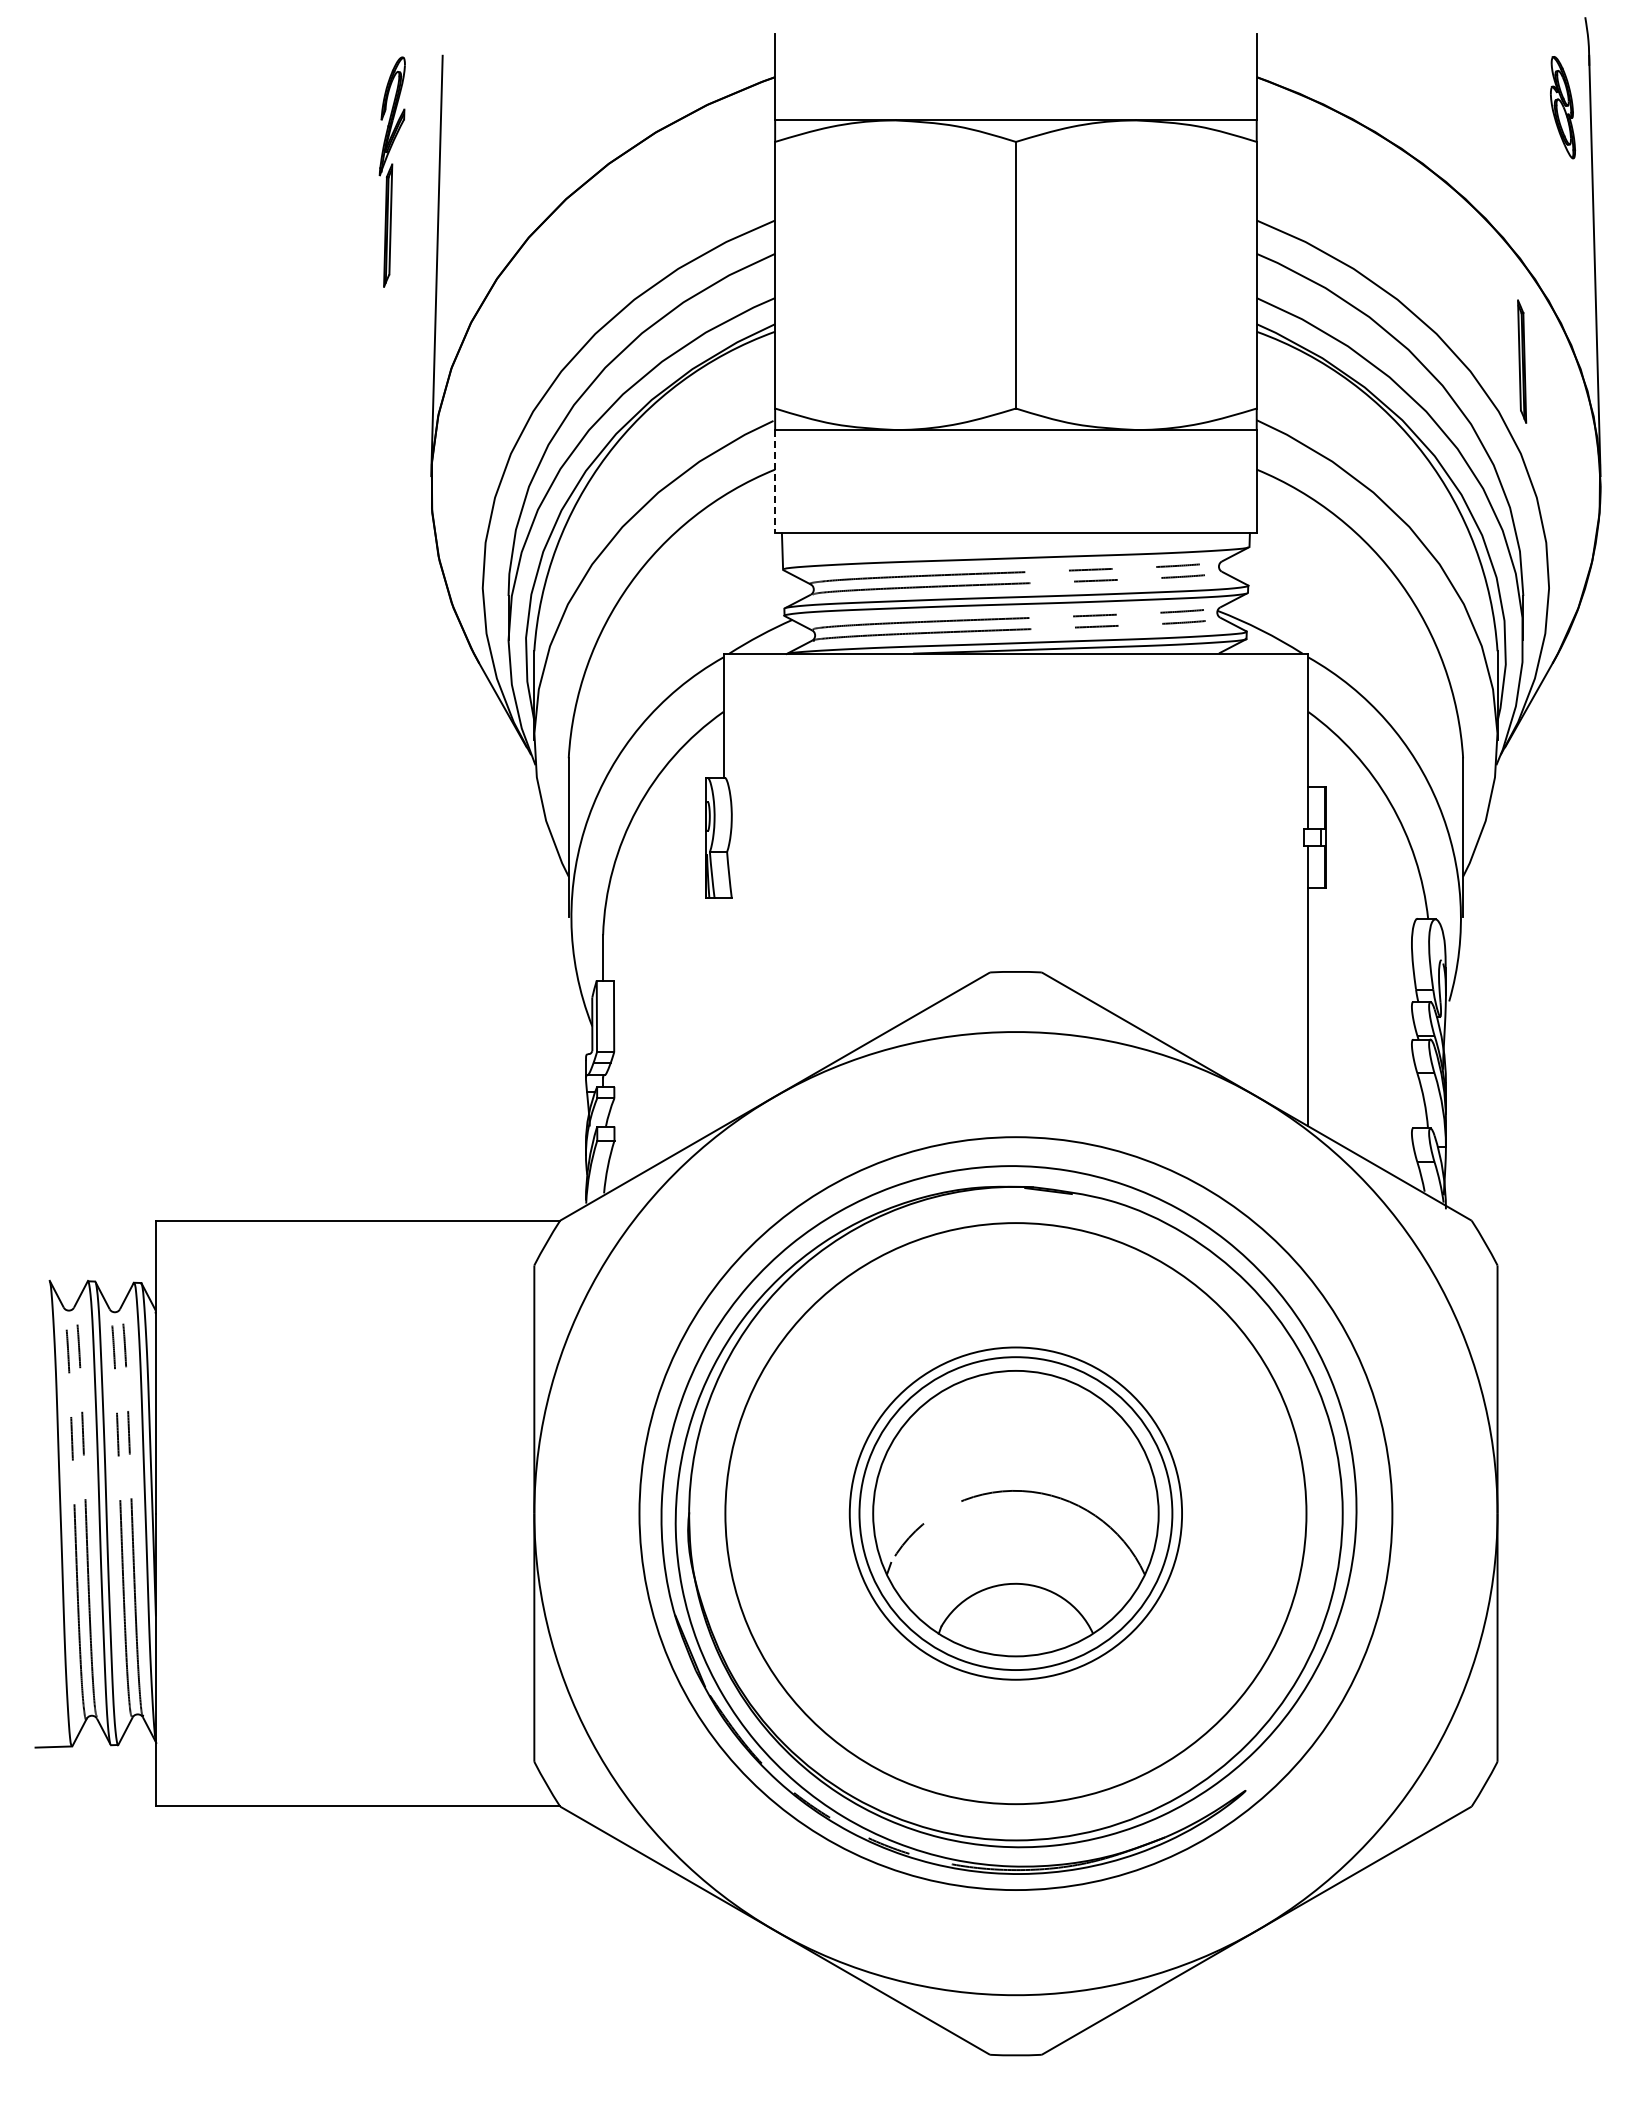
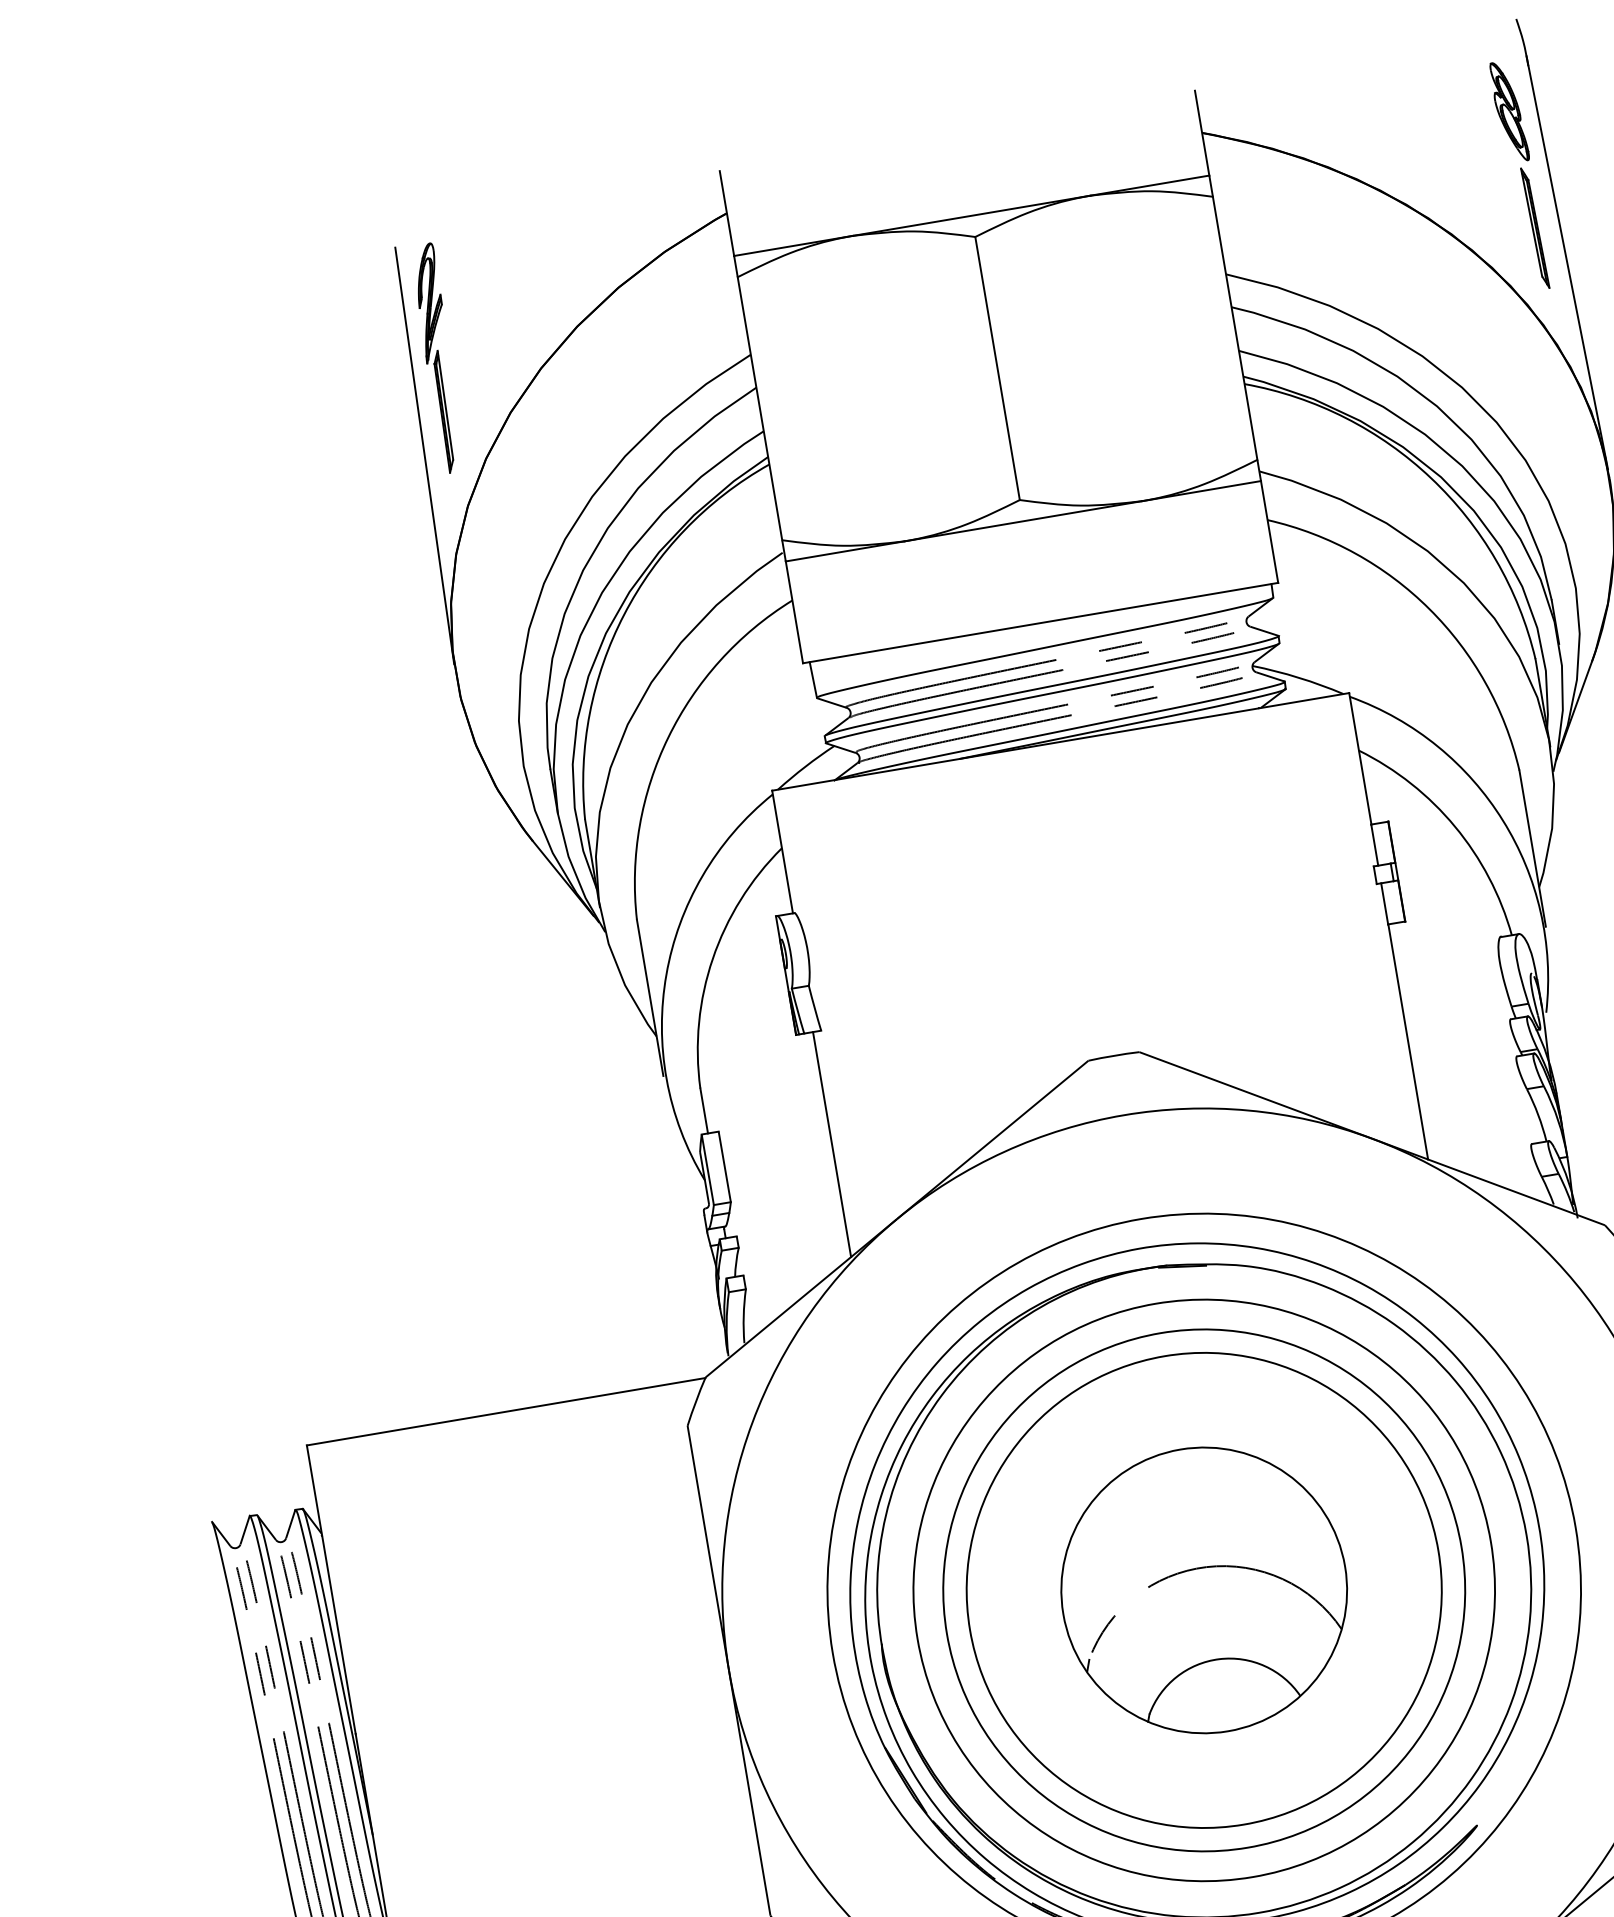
part: (391, 171) -> (438, 357), moved
part: (1522, 361) -> (1535, 228), moved
line: (775, 481) -> (794, 612), dashed -> solid
line: (723, 1012) -> (832, 1144), added
circle: (1015, 1513) -> (1203, 1590), size x1.43
circle: (1015, 1513) -> (1203, 1590), size x1.67

